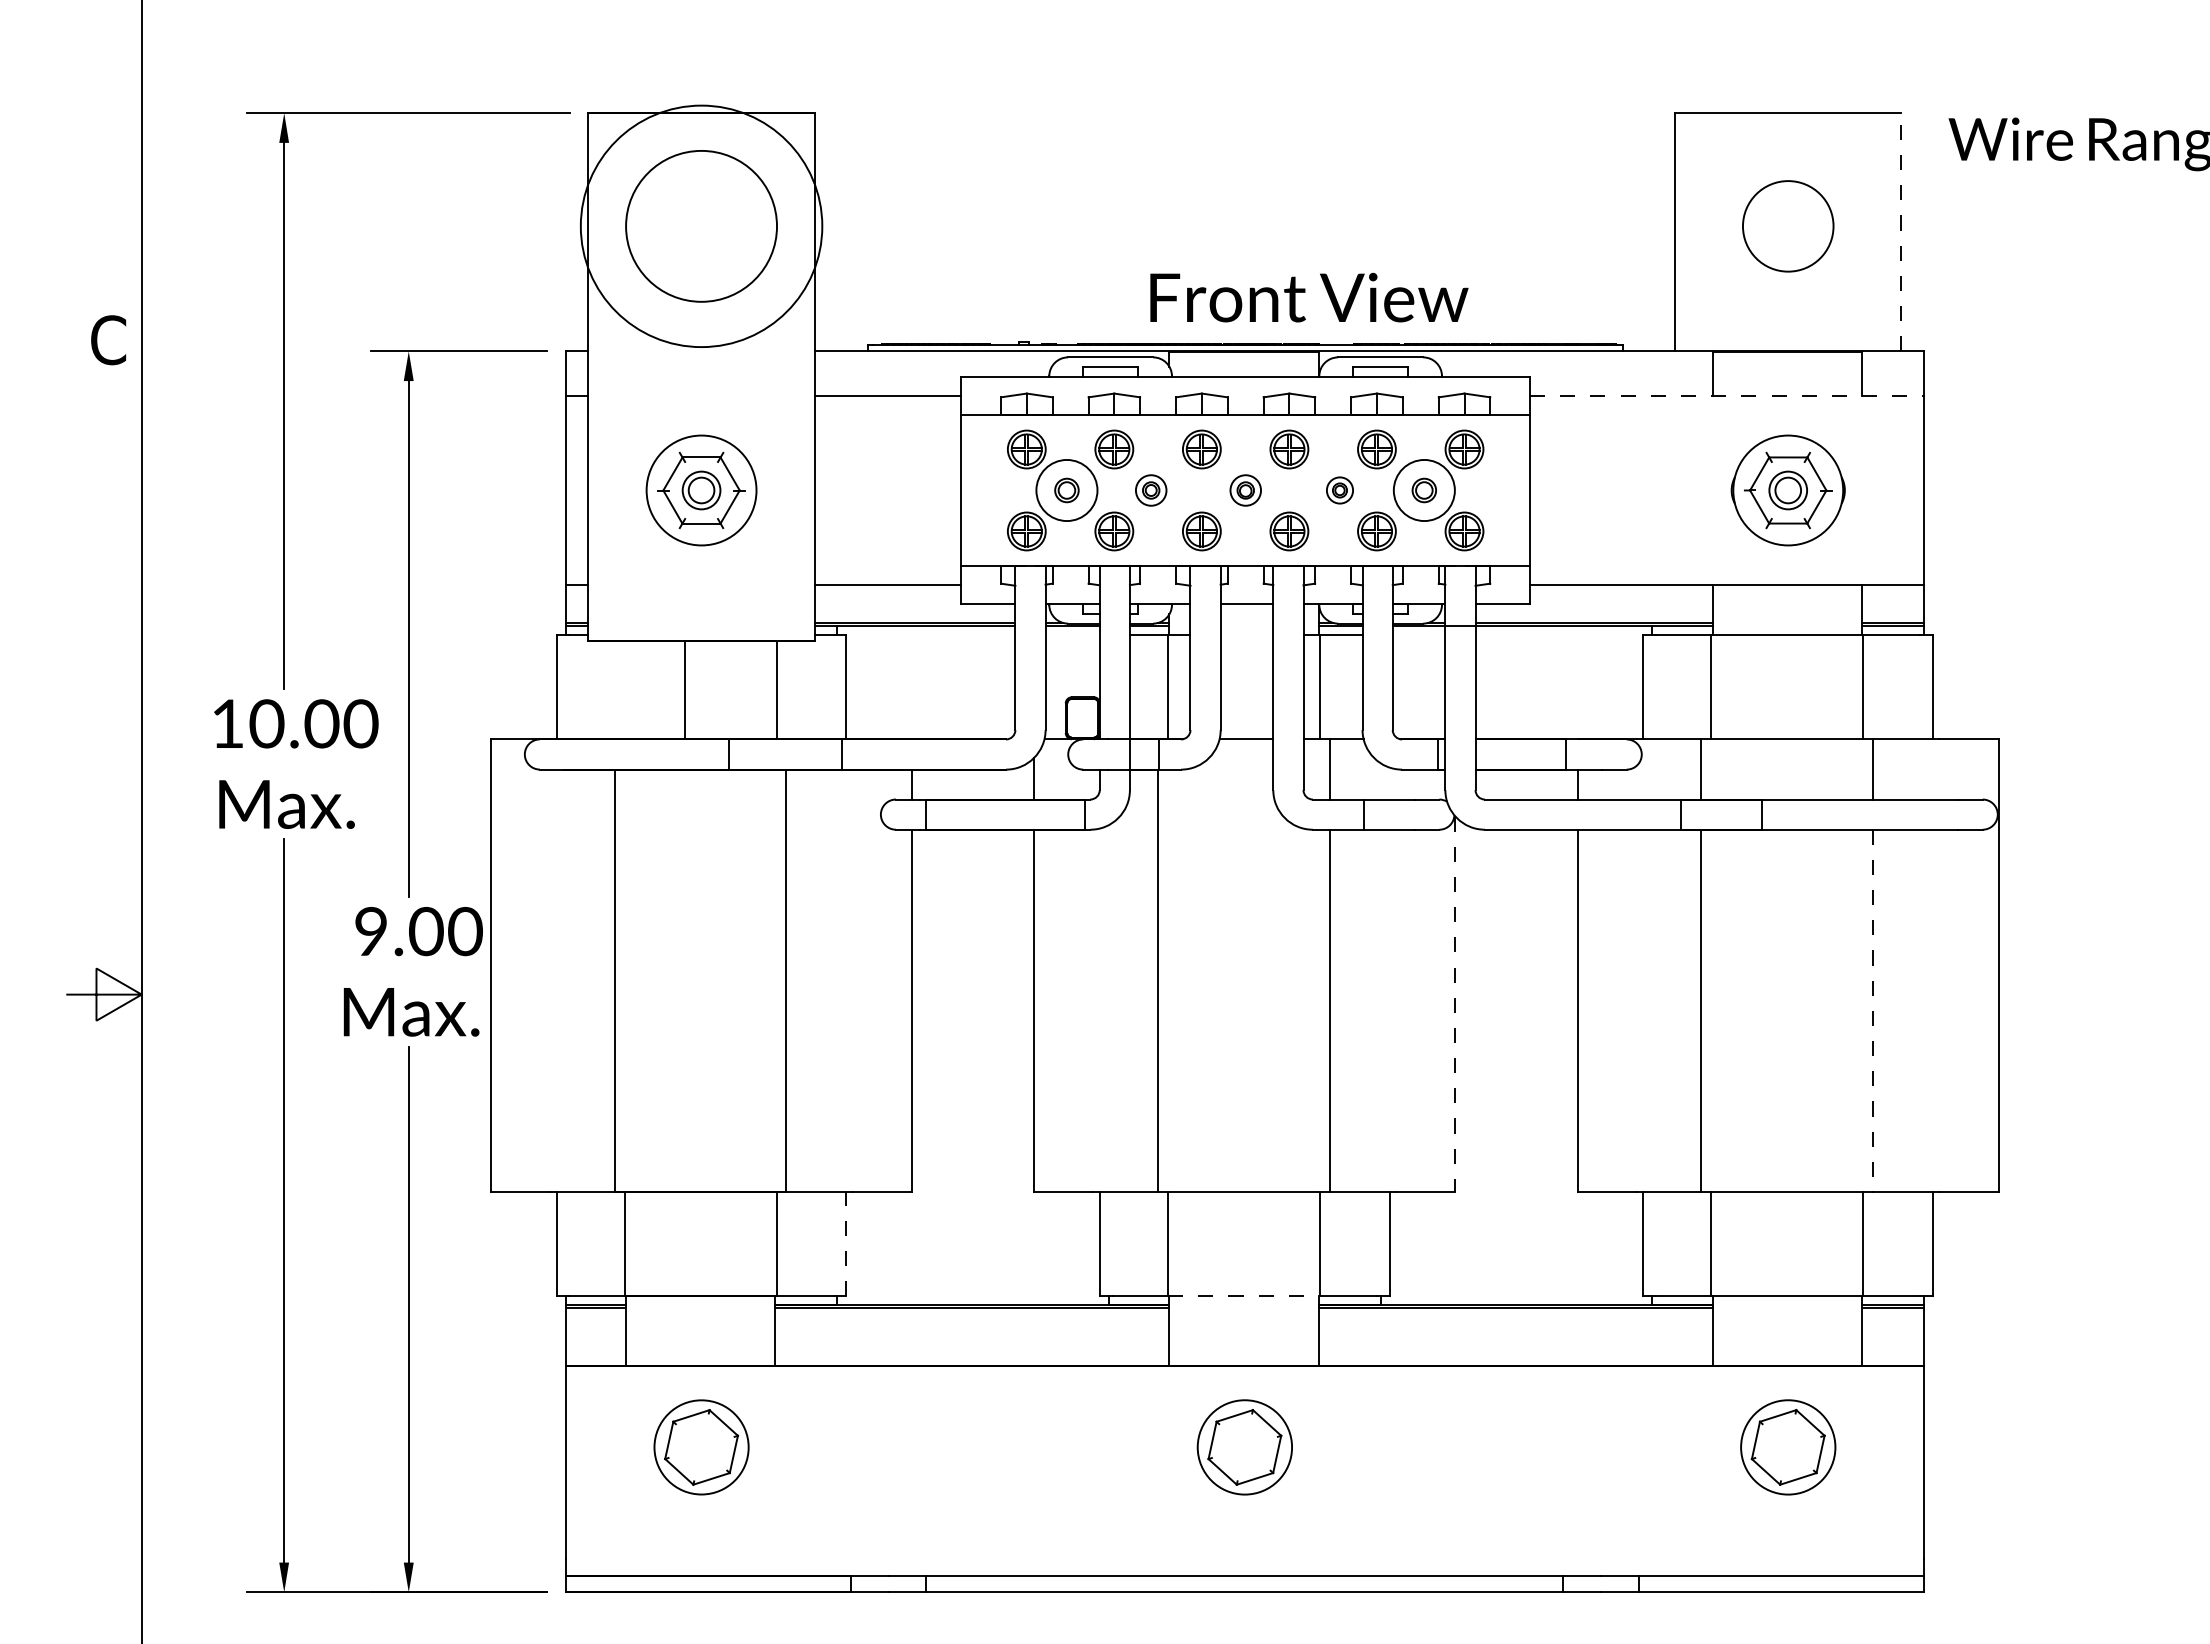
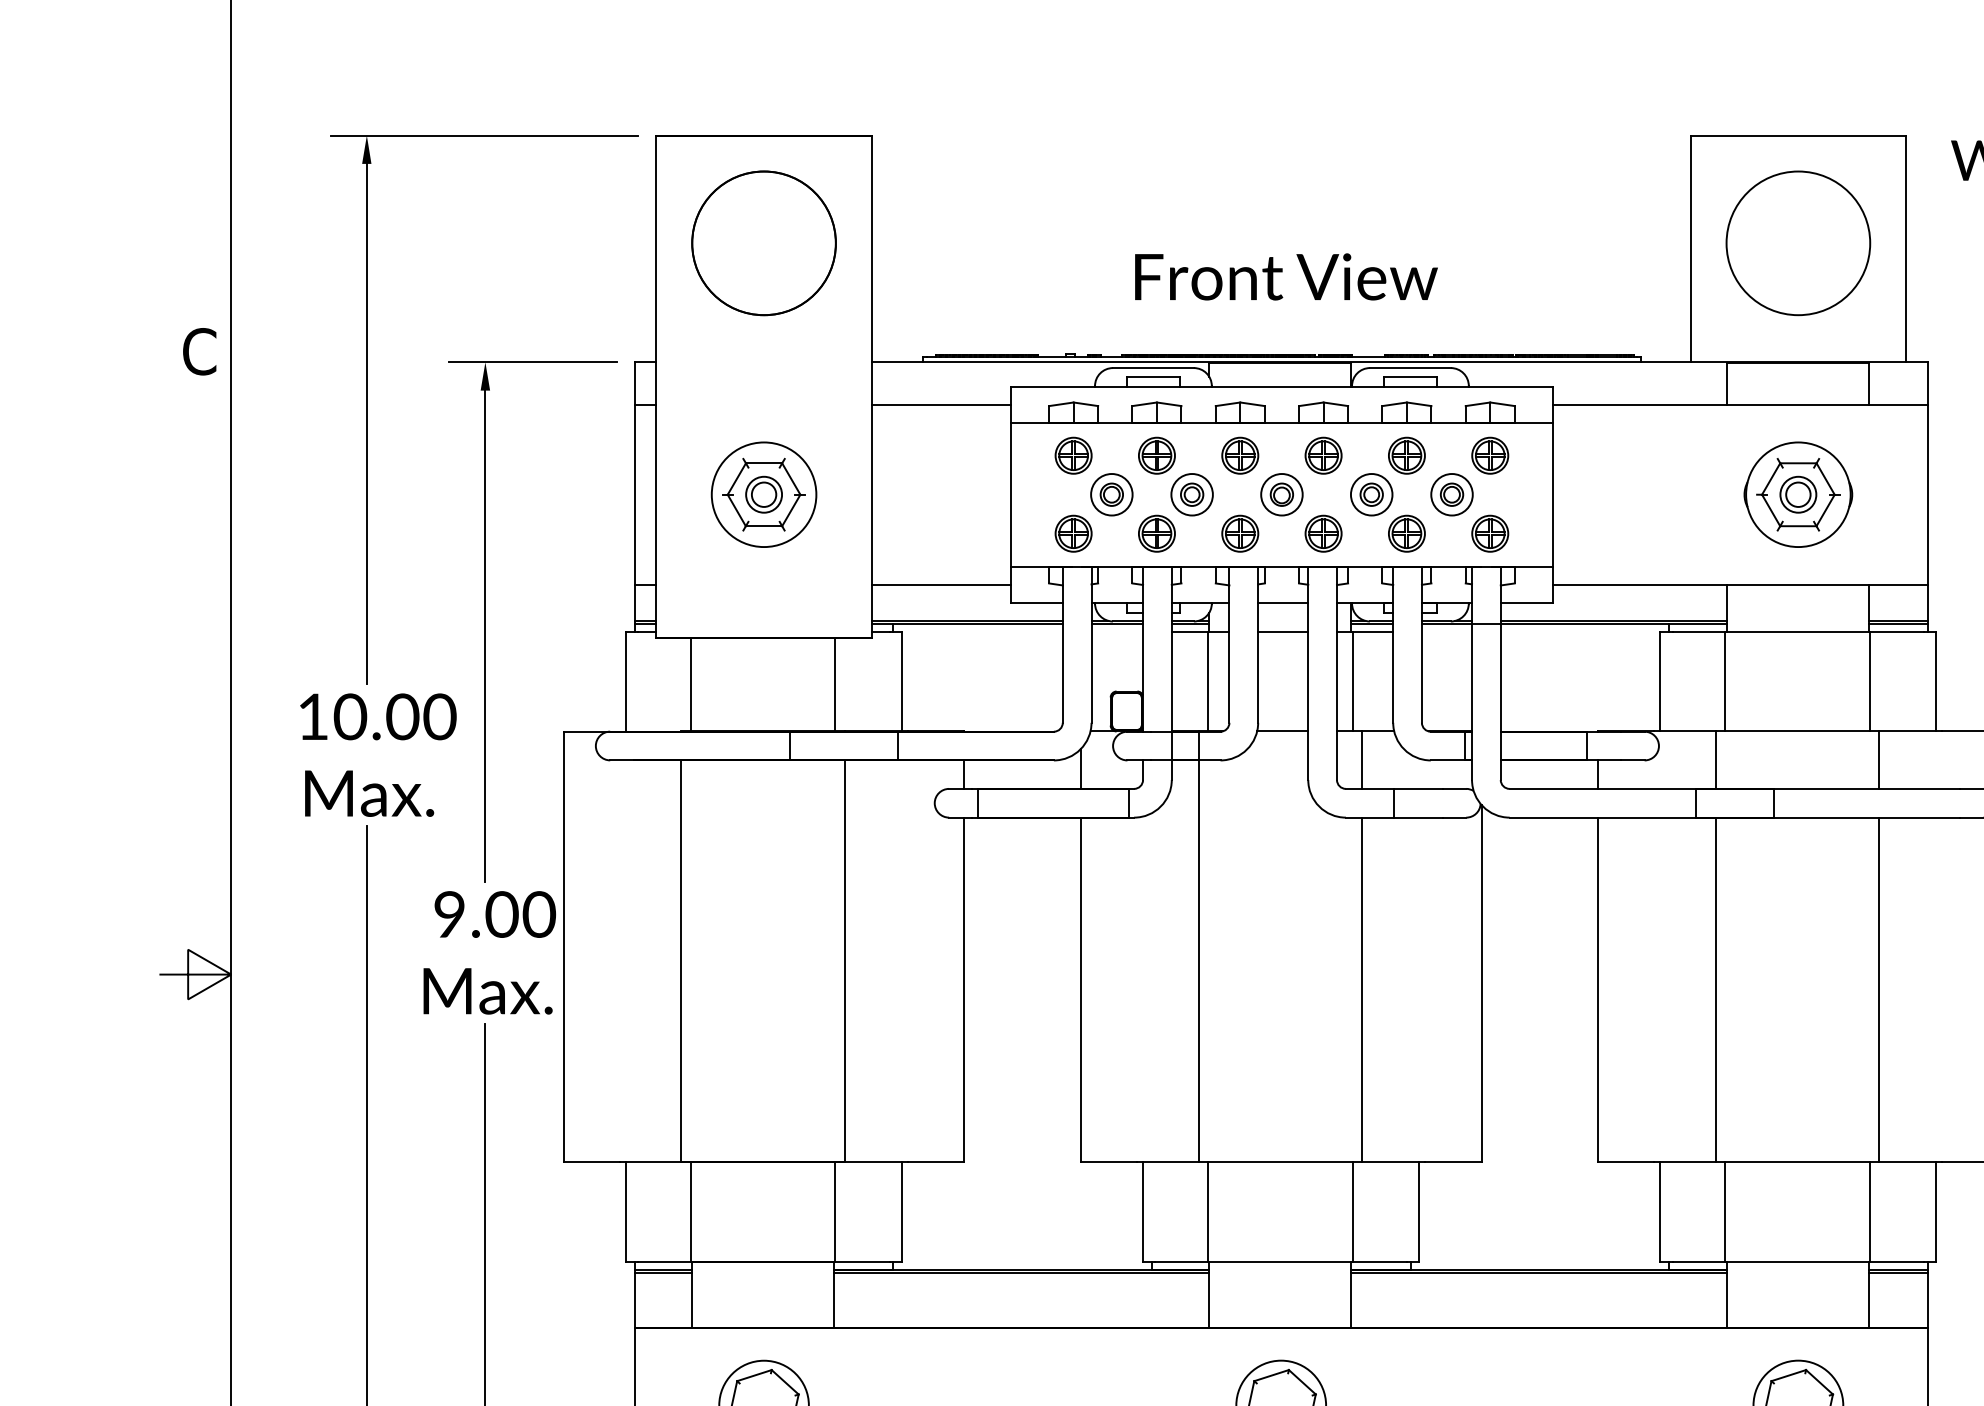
circle: (701, 225) -> (764, 242), size x0.62
circle: (1787, 225) -> (1797, 242), size x1.67
line: (1901, 231) -> (1906, 248), dashed -> solid
text: (1309, 297) -> (1286, 276), moved
line: (1727, 396) -> (1740, 405), dashed -> solid
circle: (1066, 490) -> (1111, 494), size x0.71
part: (1150, 490) -> (1191, 494), size x1.43
part: (1245, 490) -> (1281, 494), size x1.43
part: (1339, 490) -> (1371, 494), size x1.67
circle: (1424, 490) -> (1452, 494), size x0.71
line: (1246, 635) -> (1282, 632), added
line: (684, 690) -> (690, 685), moved
line: (1455, 1004) -> (1481, 983), dashed -> solid
line: (1873, 1011) -> (1879, 990), dashed -> solid
line: (846, 1243) -> (902, 1211), dashed -> solid
line: (1243, 1296) -> (1279, 1261), dashed -> solid

